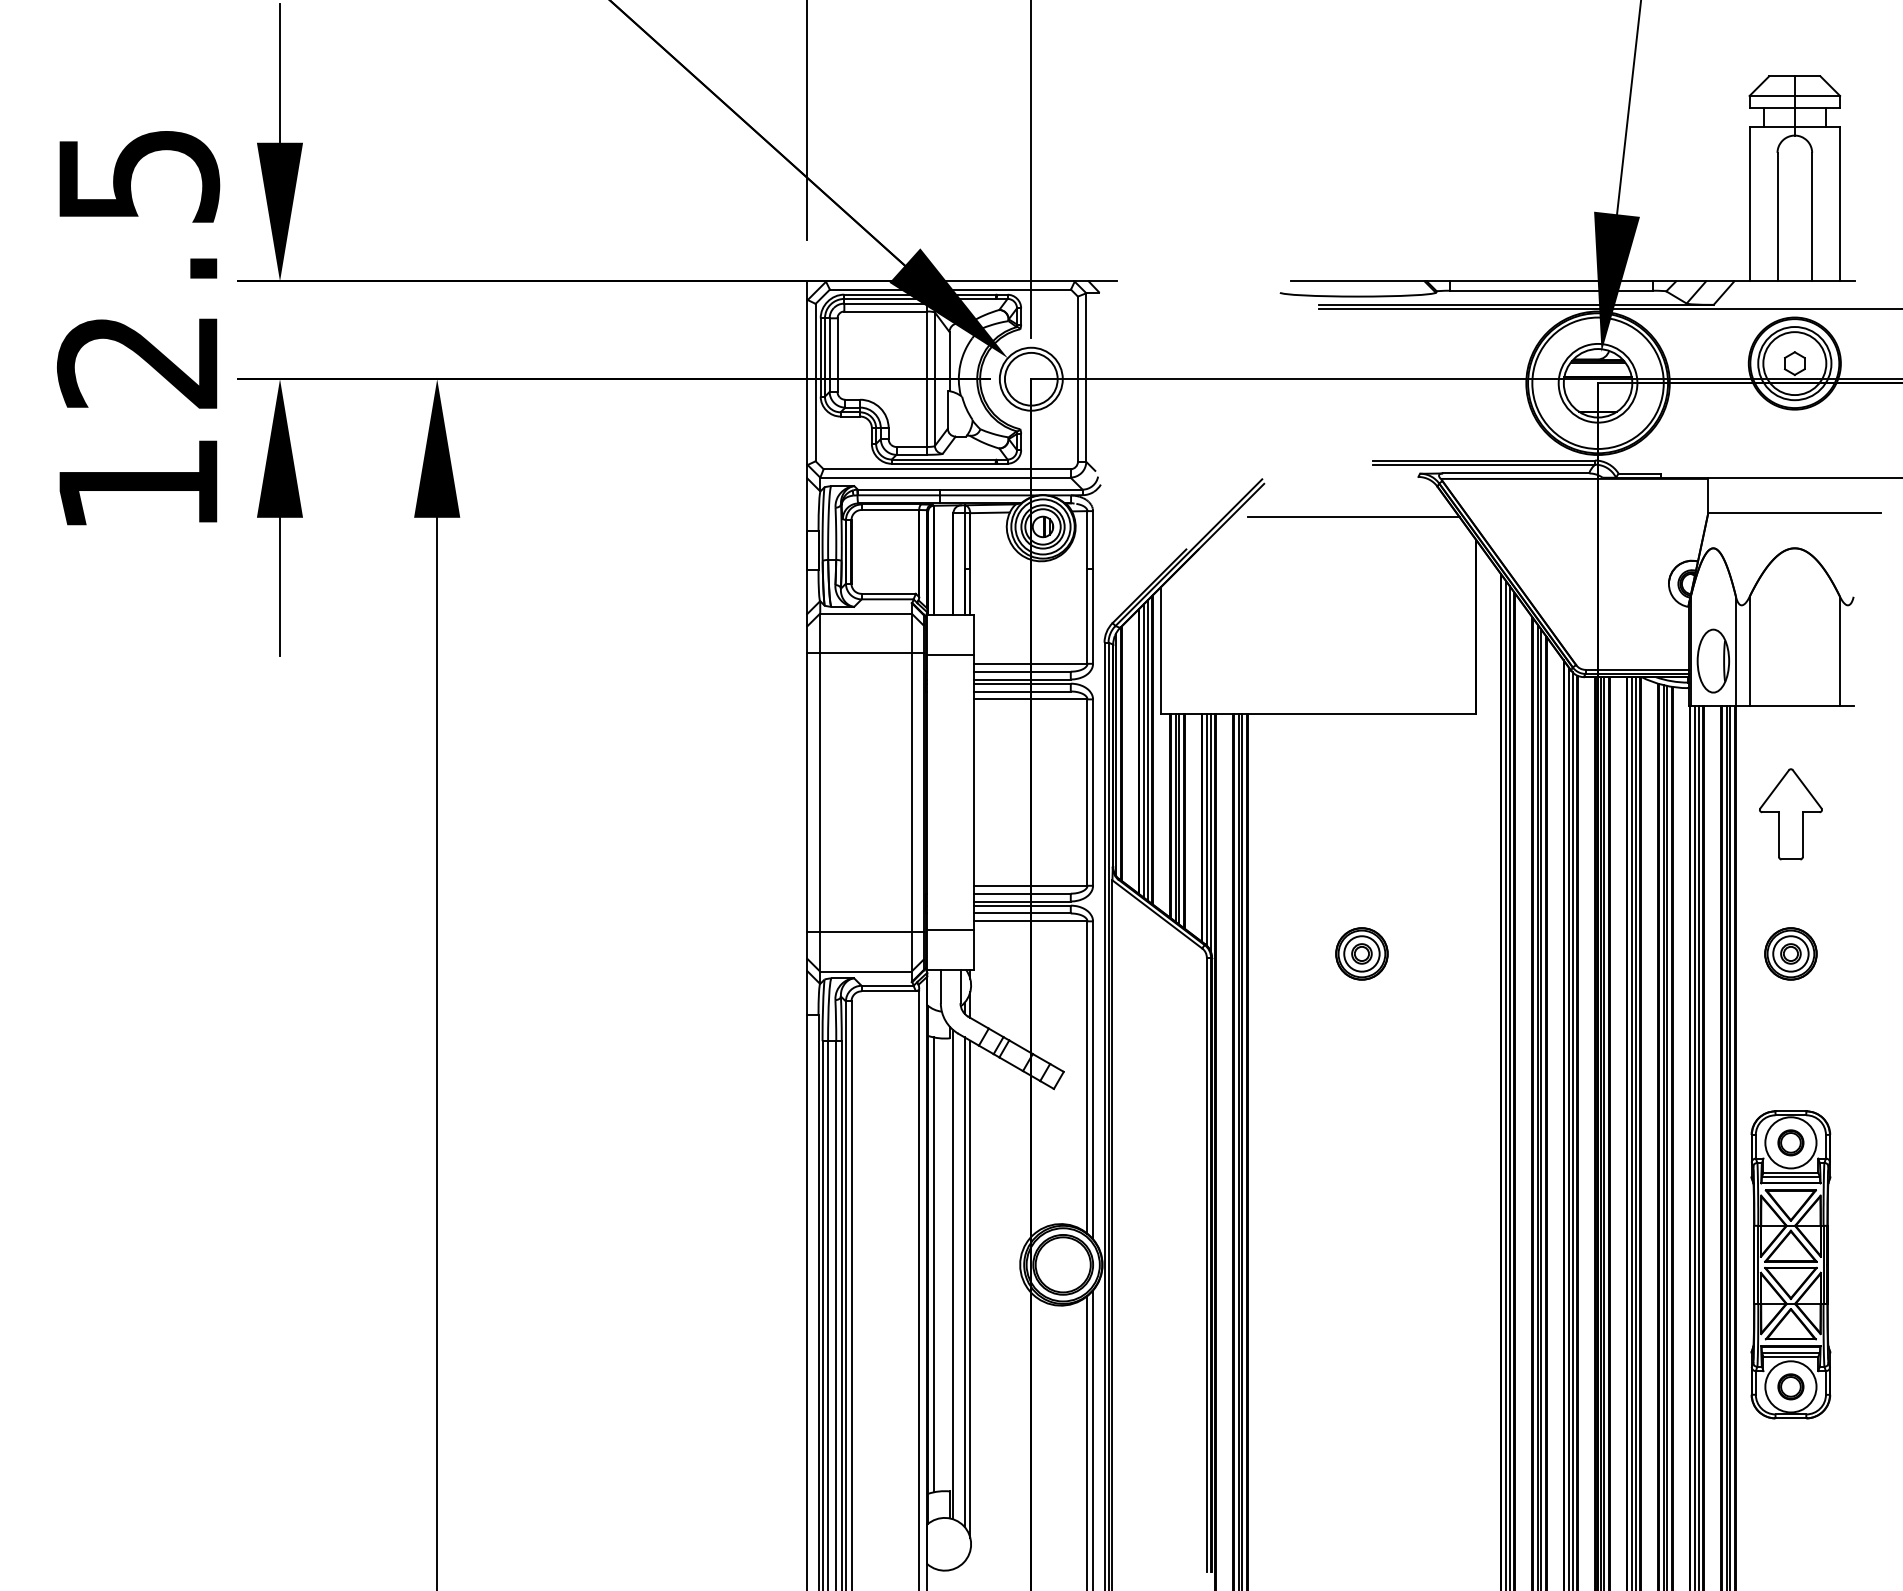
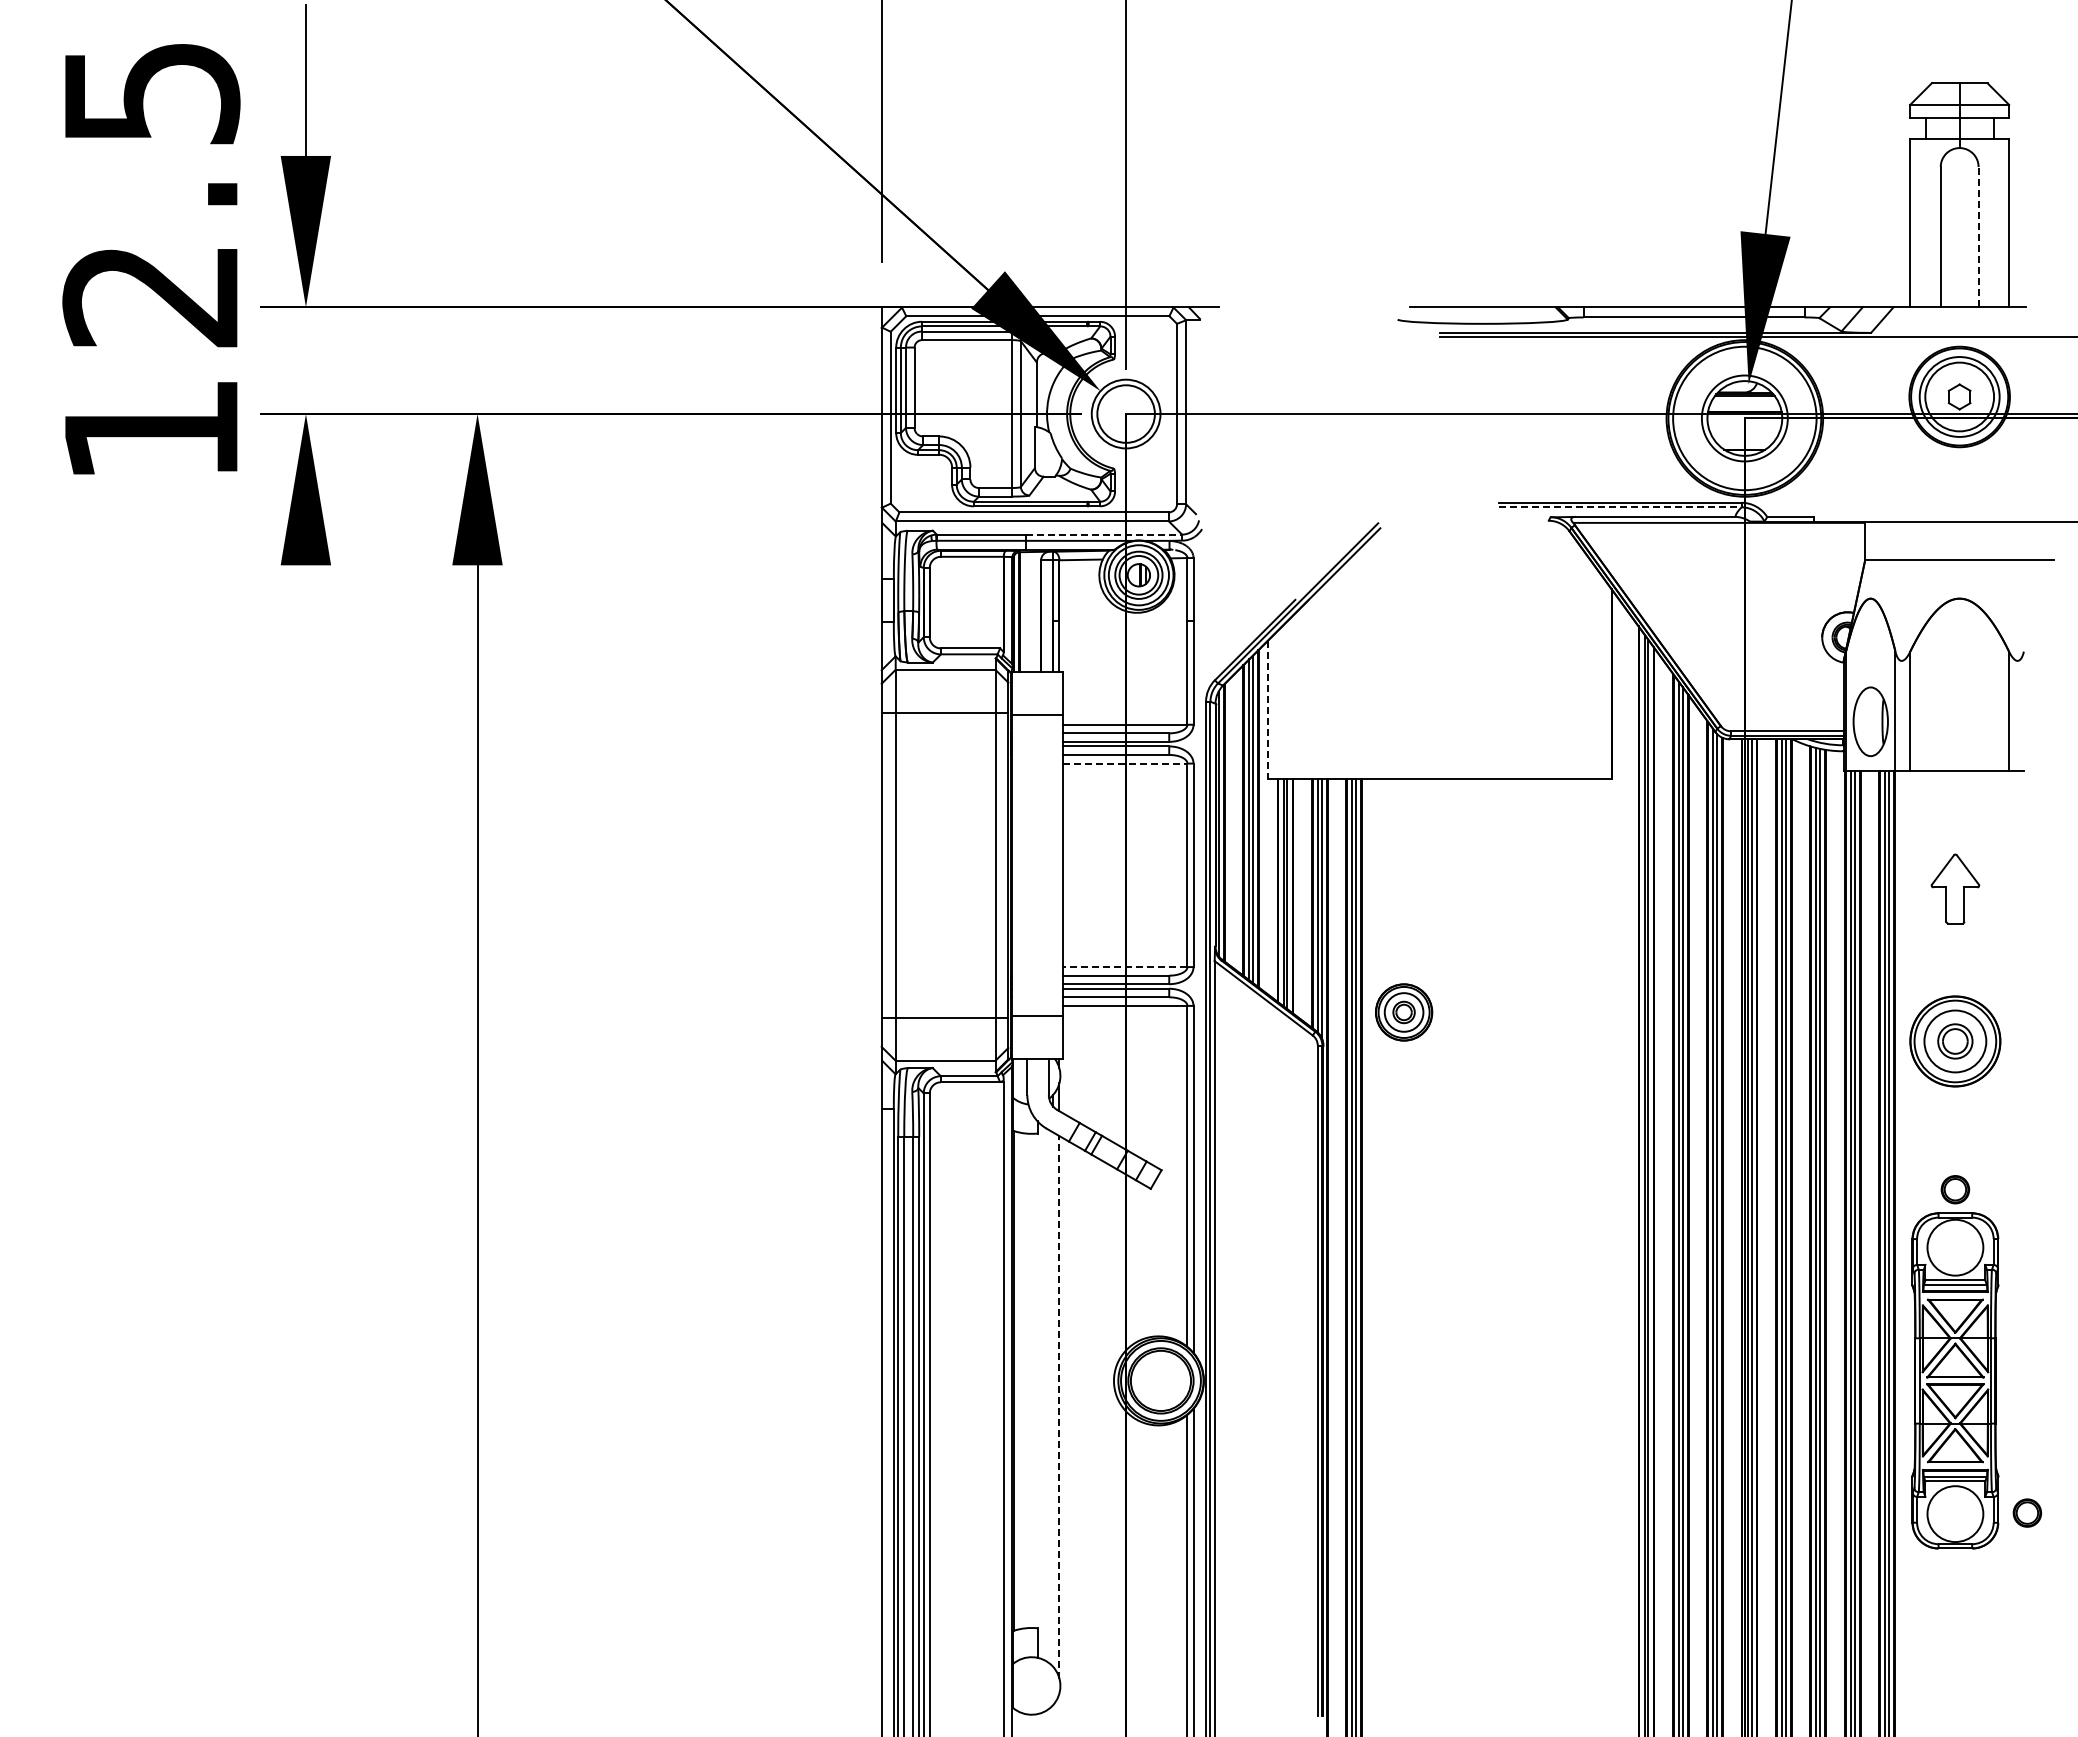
line: (1812, 216) -> (1978, 236), solid -> dashed
text: (138, 328) -> (151, 259), moved
line: (1484, 464) -> (1620, 507), solid -> dashed
line: (1011, 489) -> (1104, 534), solid -> dashed
line: (1353, 517) -> (1477, 564), removed
line: (279, 586) -> (305, 640), removed
line: (1160, 650) -> (1267, 710), solid -> dashed
line: (1030, 699) -> (1125, 763), solid -> dashed
part: (1791, 813) -> (1955, 888), size x0.7
line: (1029, 886) -> (1124, 967), solid -> dashed
part: (1362, 953) -> (1404, 1012), moved
part: (1791, 953) -> (1955, 1041), size x1.6
part: (1791, 1142) -> (1955, 1189), moved
line: (933, 1264) -> (1019, 1380), removed
line: (953, 1274) -> (1041, 1391), removed
line: (964, 1281) -> (1053, 1399), removed
line: (970, 1288) -> (1059, 1406), solid -> dashed
part: (1791, 1386) -> (2027, 1512), moved

